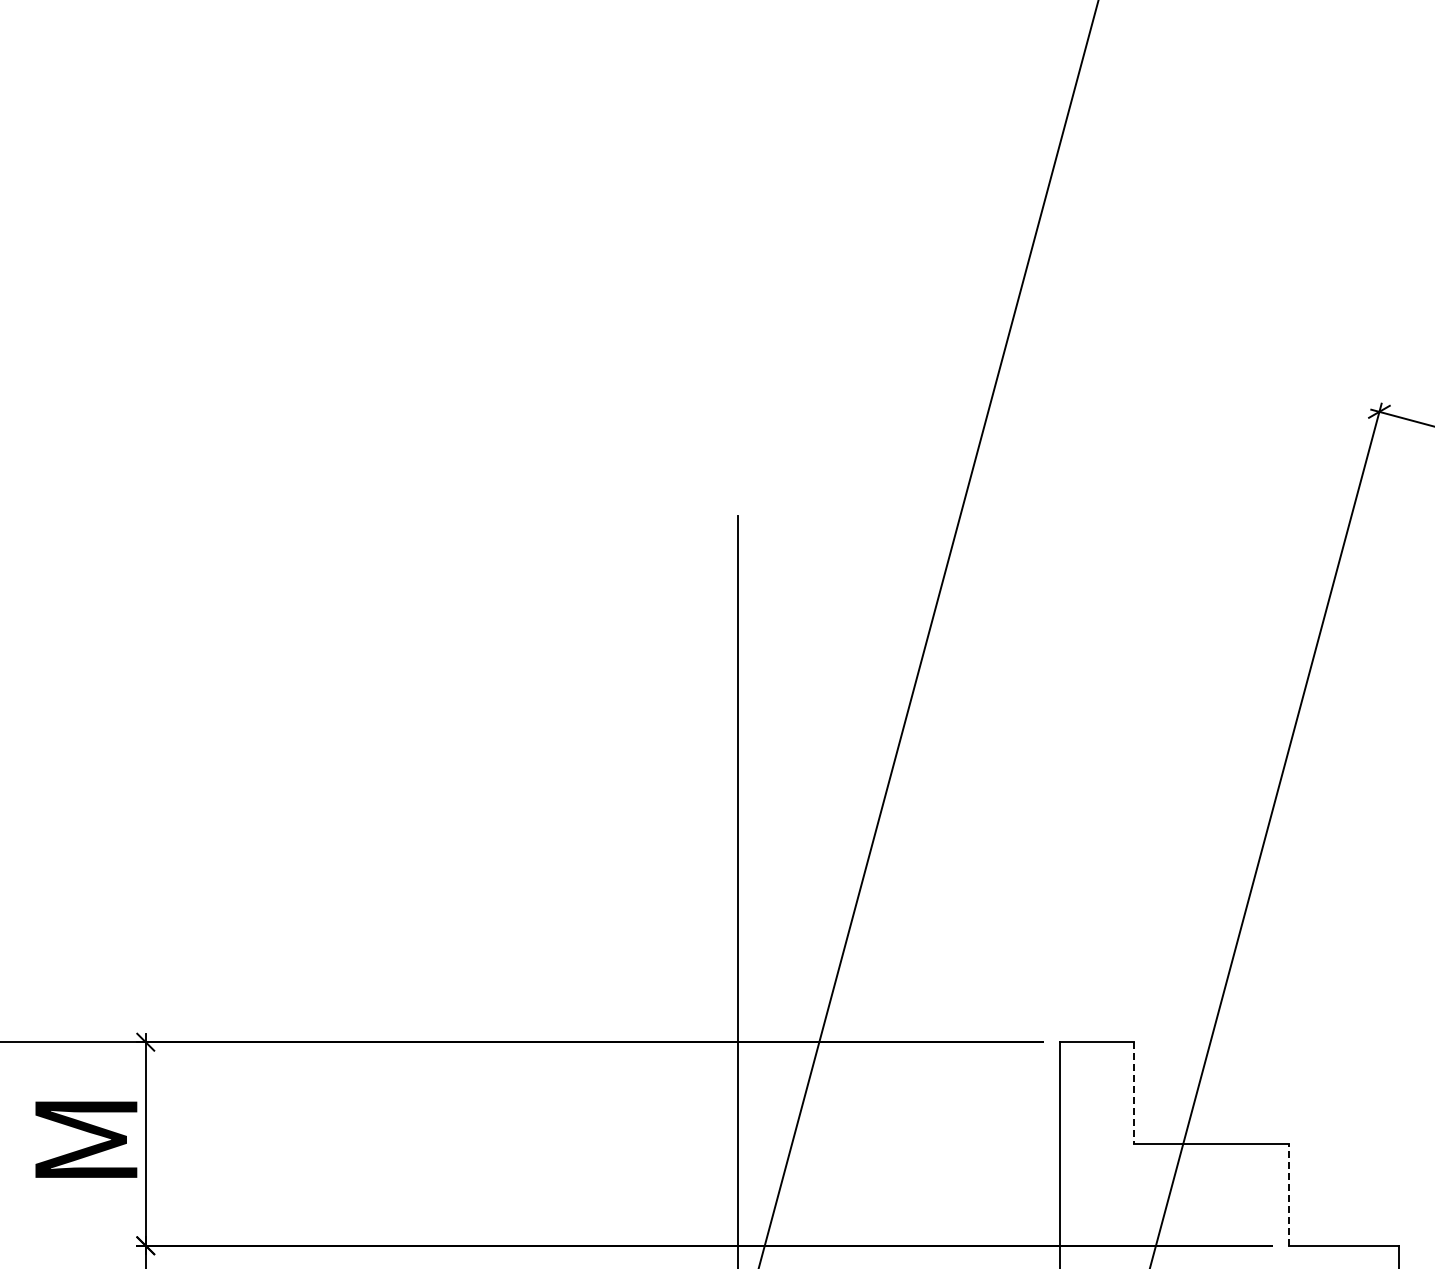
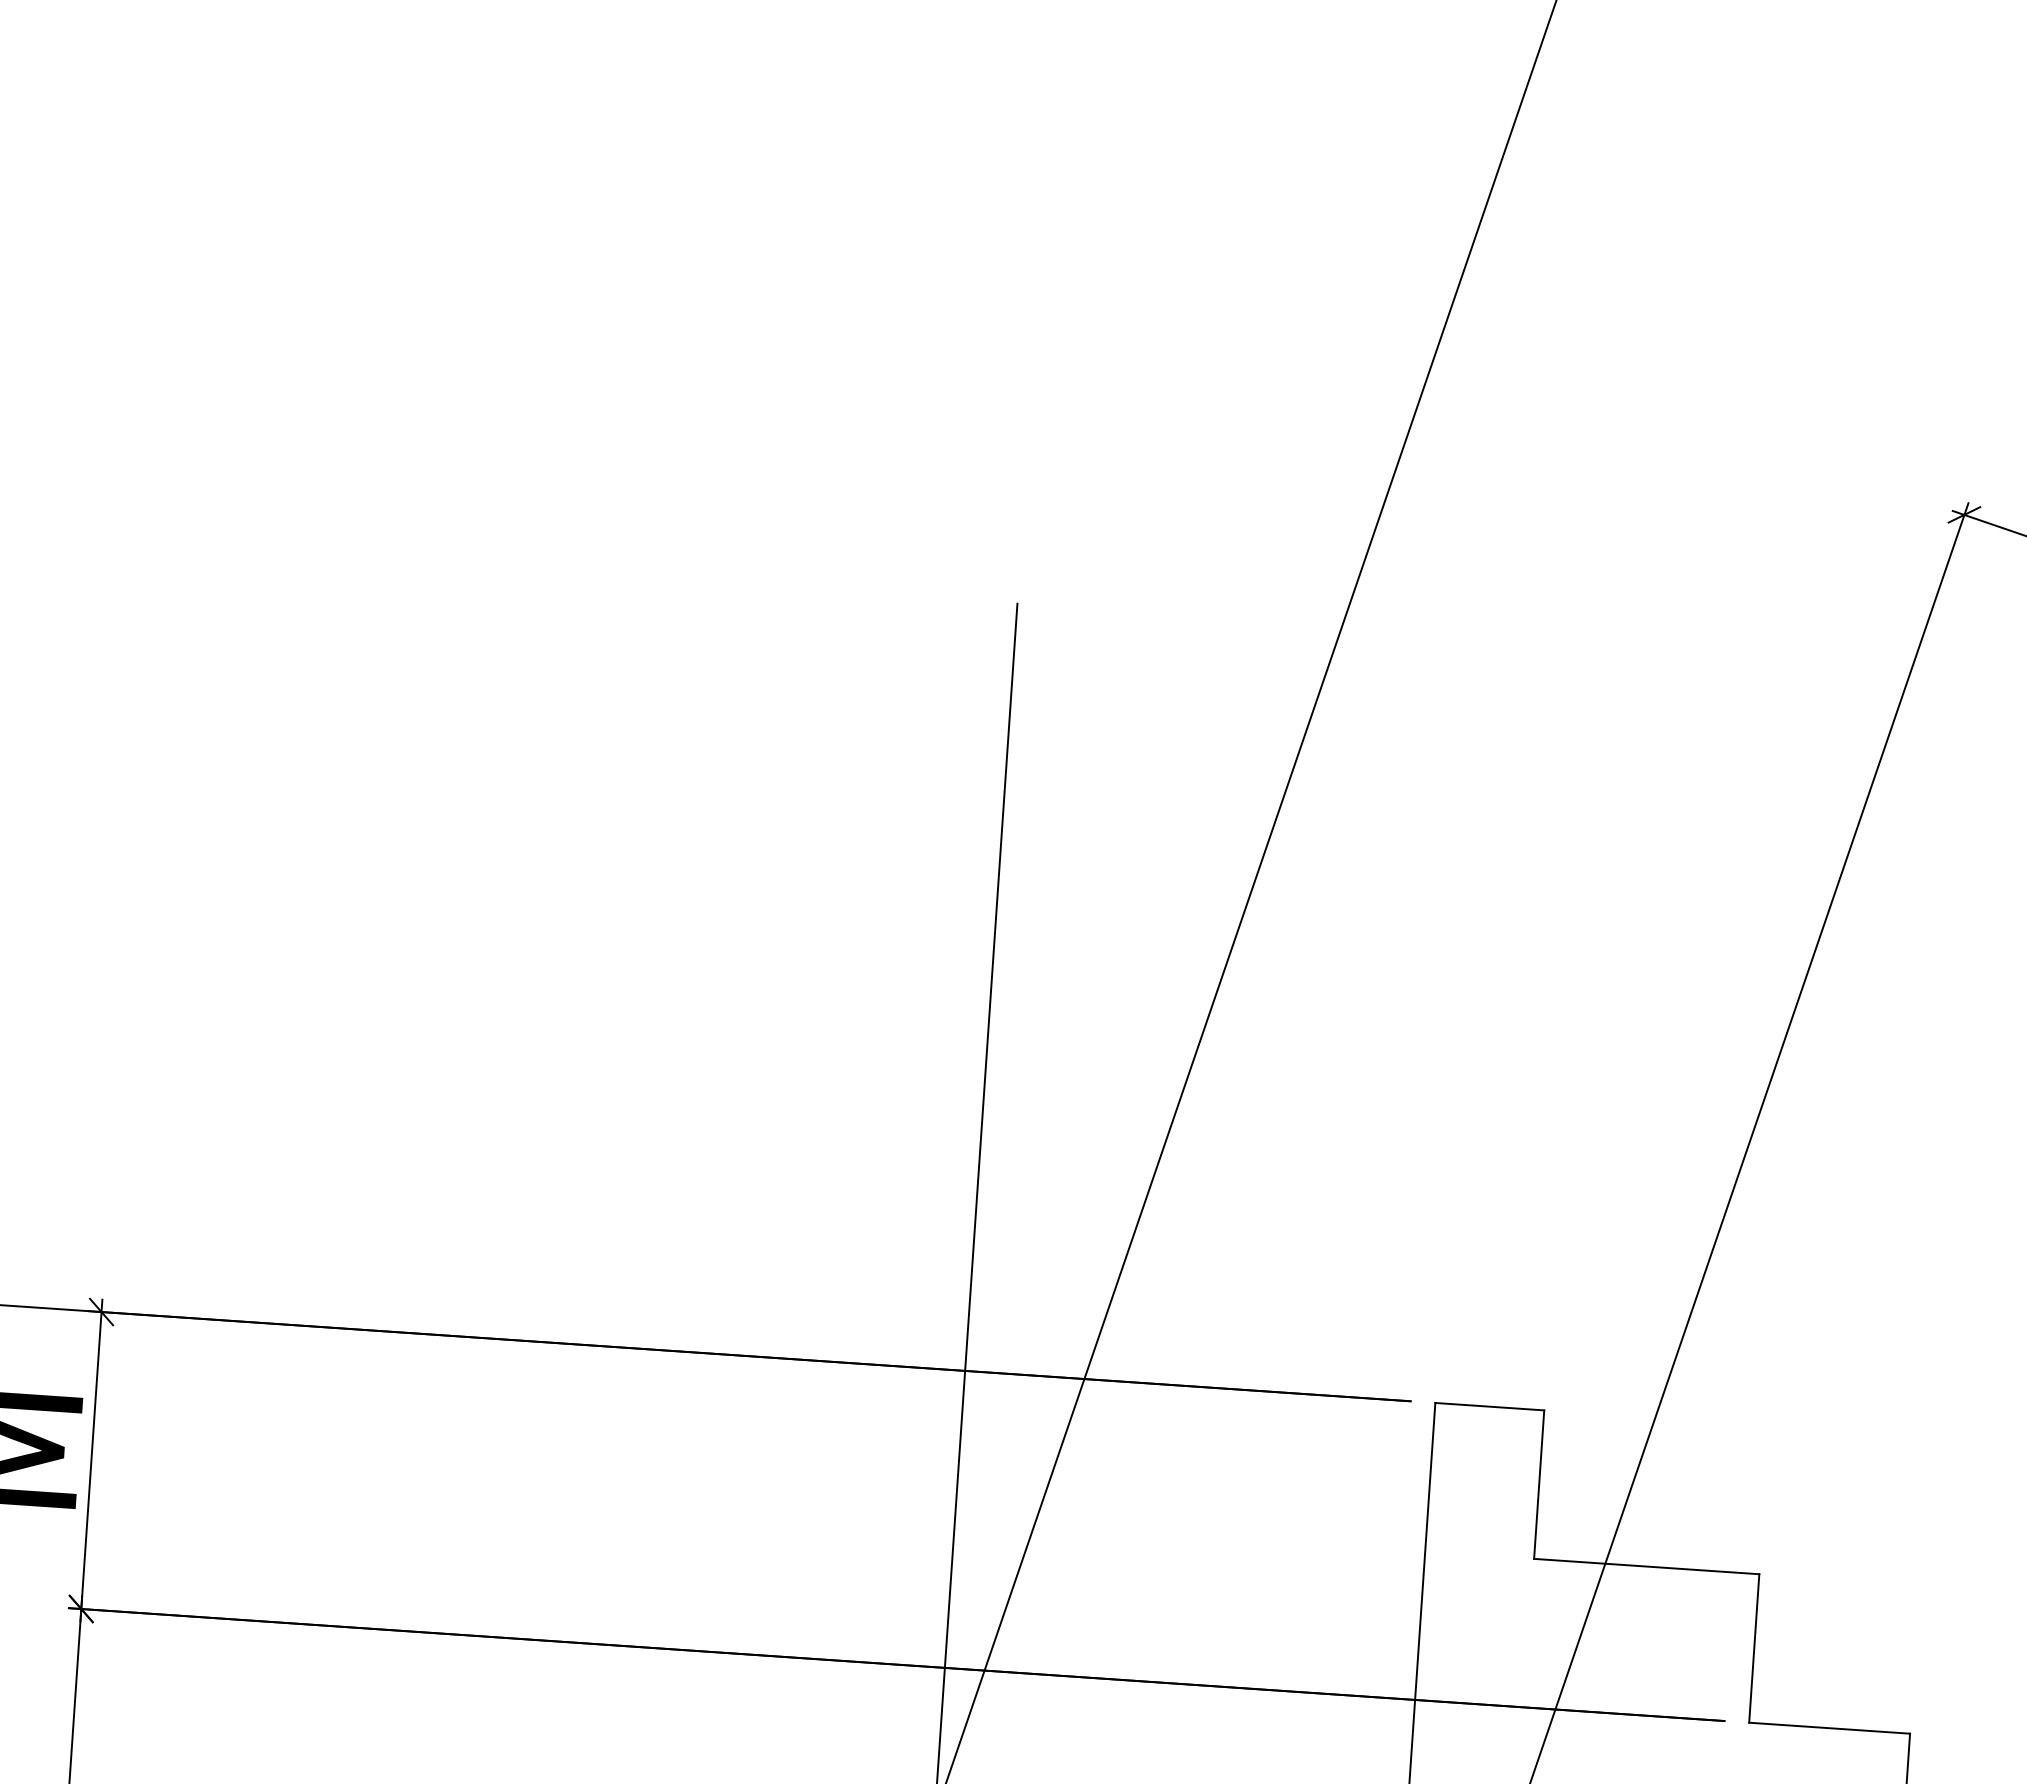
line: (1134, 1093) -> (1539, 1485), dashed -> solid
line: (1288, 1194) -> (1753, 1647), dashed -> solid

